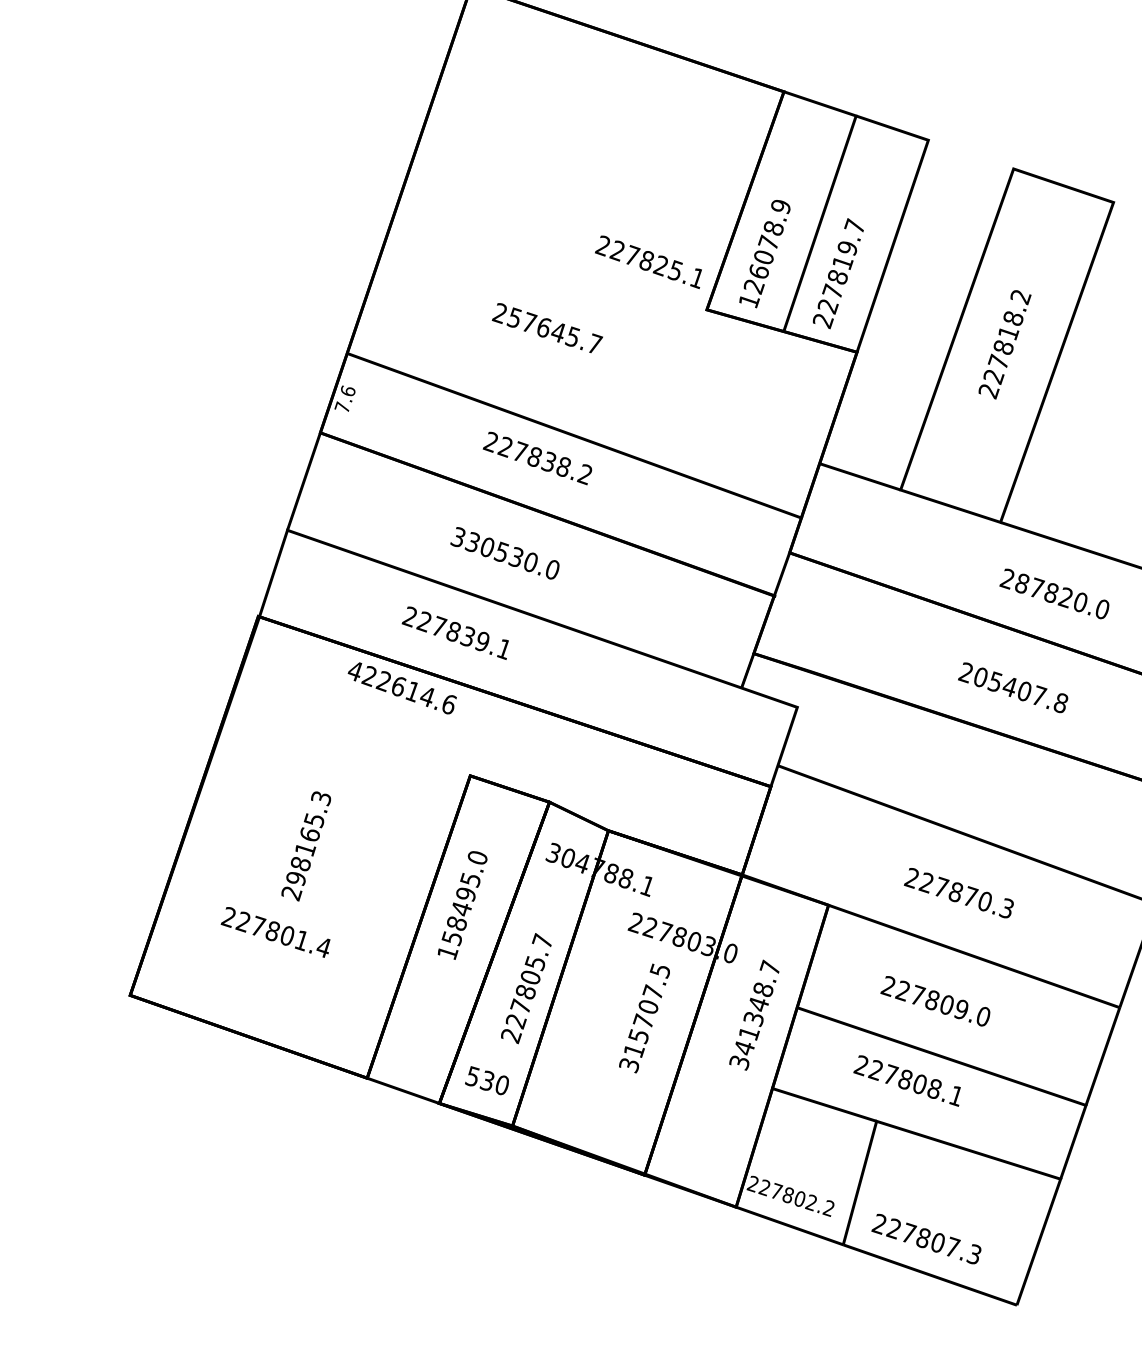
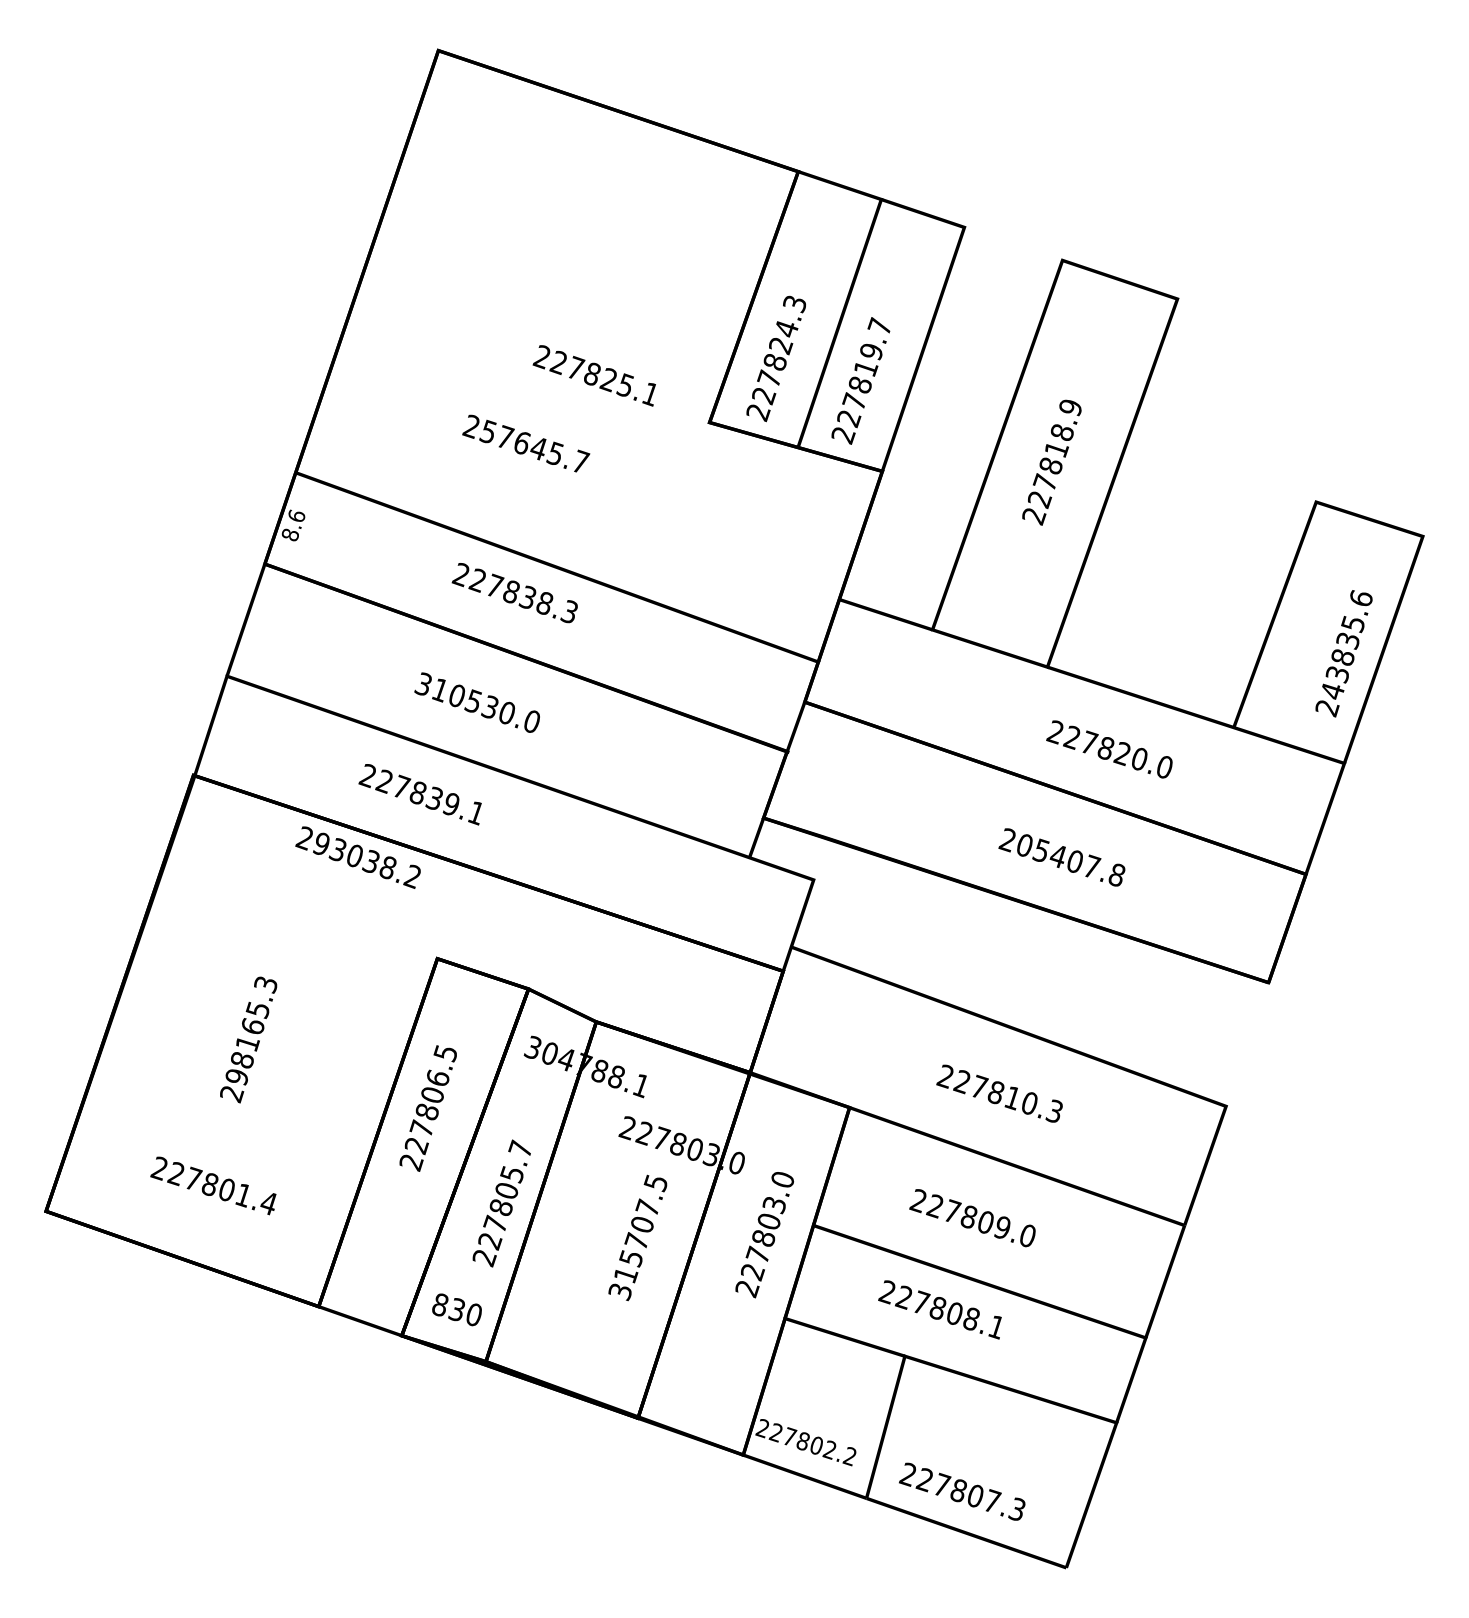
text: (765, 254) -> (776, 358), 126078.9 -> 227824.3
text: (647, 261) -> (593, 375), moved
text: (1021, 297) -> (1071, 408), 227818.2 -> 227818.9
text: (341, 407) -> (289, 534), 7.6 -> 8.6
text: (584, 474) -> (568, 612), 227838.2 -> 227838.3
text: (472, 542) -> (439, 690), 330530.0 -> 310530.0
text: (1021, 583) -> (1071, 737), 287820.0 -> 227820.0
text: (401, 687) -> (358, 857), 422614.6 -> 293038.2
text: (971, 896) -> (1013, 1097), 227870.3 -> 227810.3
text: (462, 905) -> (428, 1108), 158495.0 -> 227806.5
text: (275, 932) -> (213, 1185), moved
text: (754, 1015) -> (764, 1234), 341348.7 -> 227803.0
text: (472, 1076) -> (439, 1304), 530 -> 830

